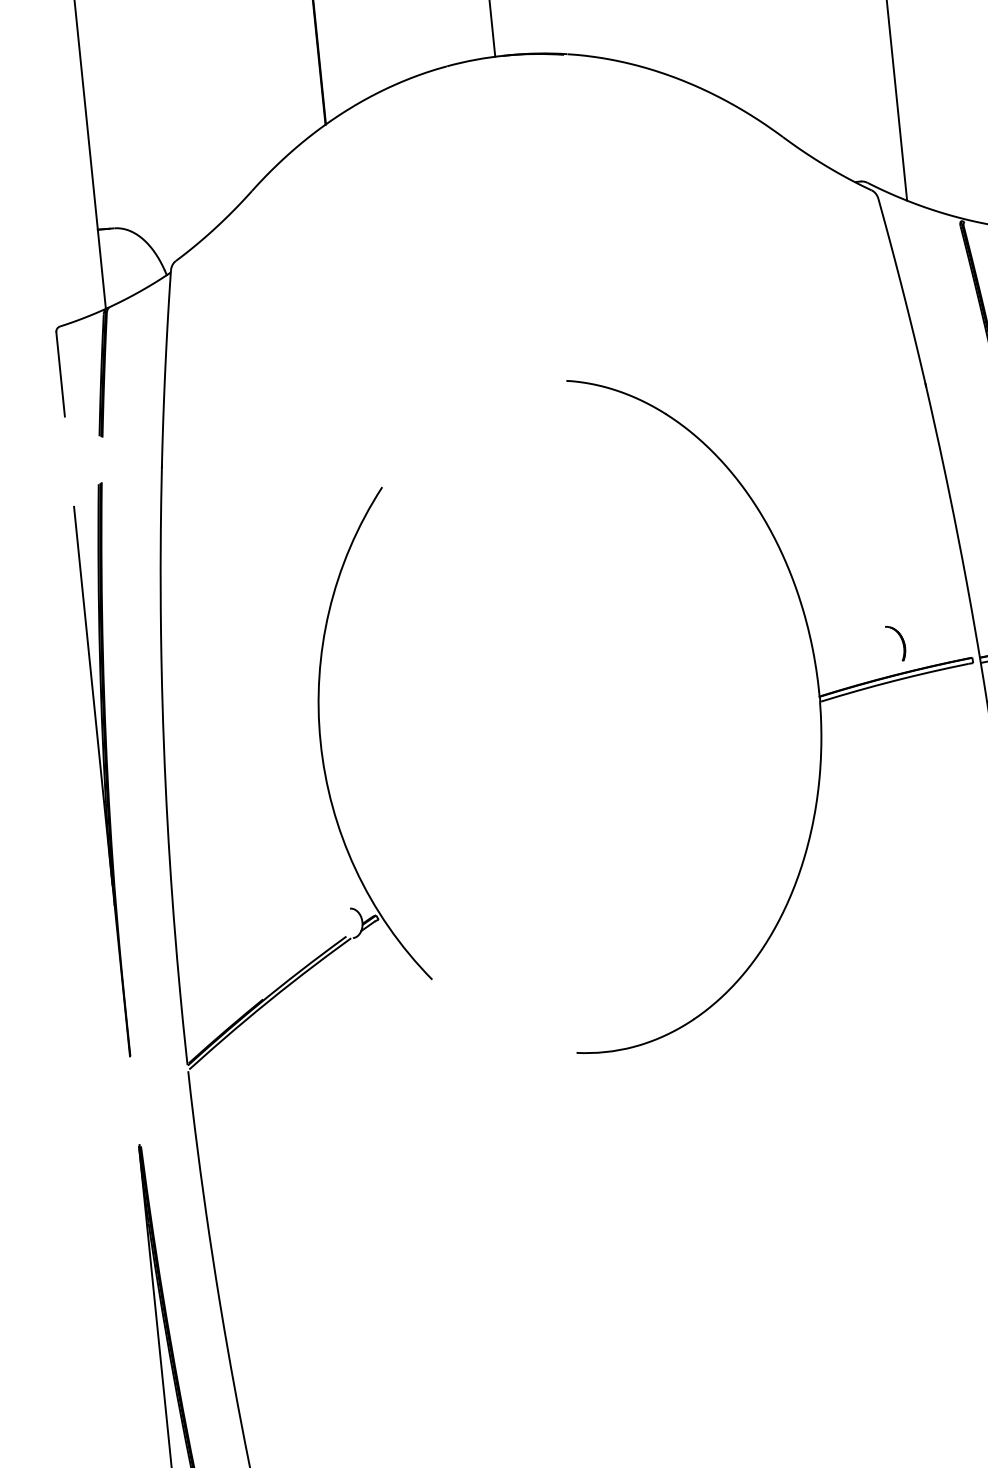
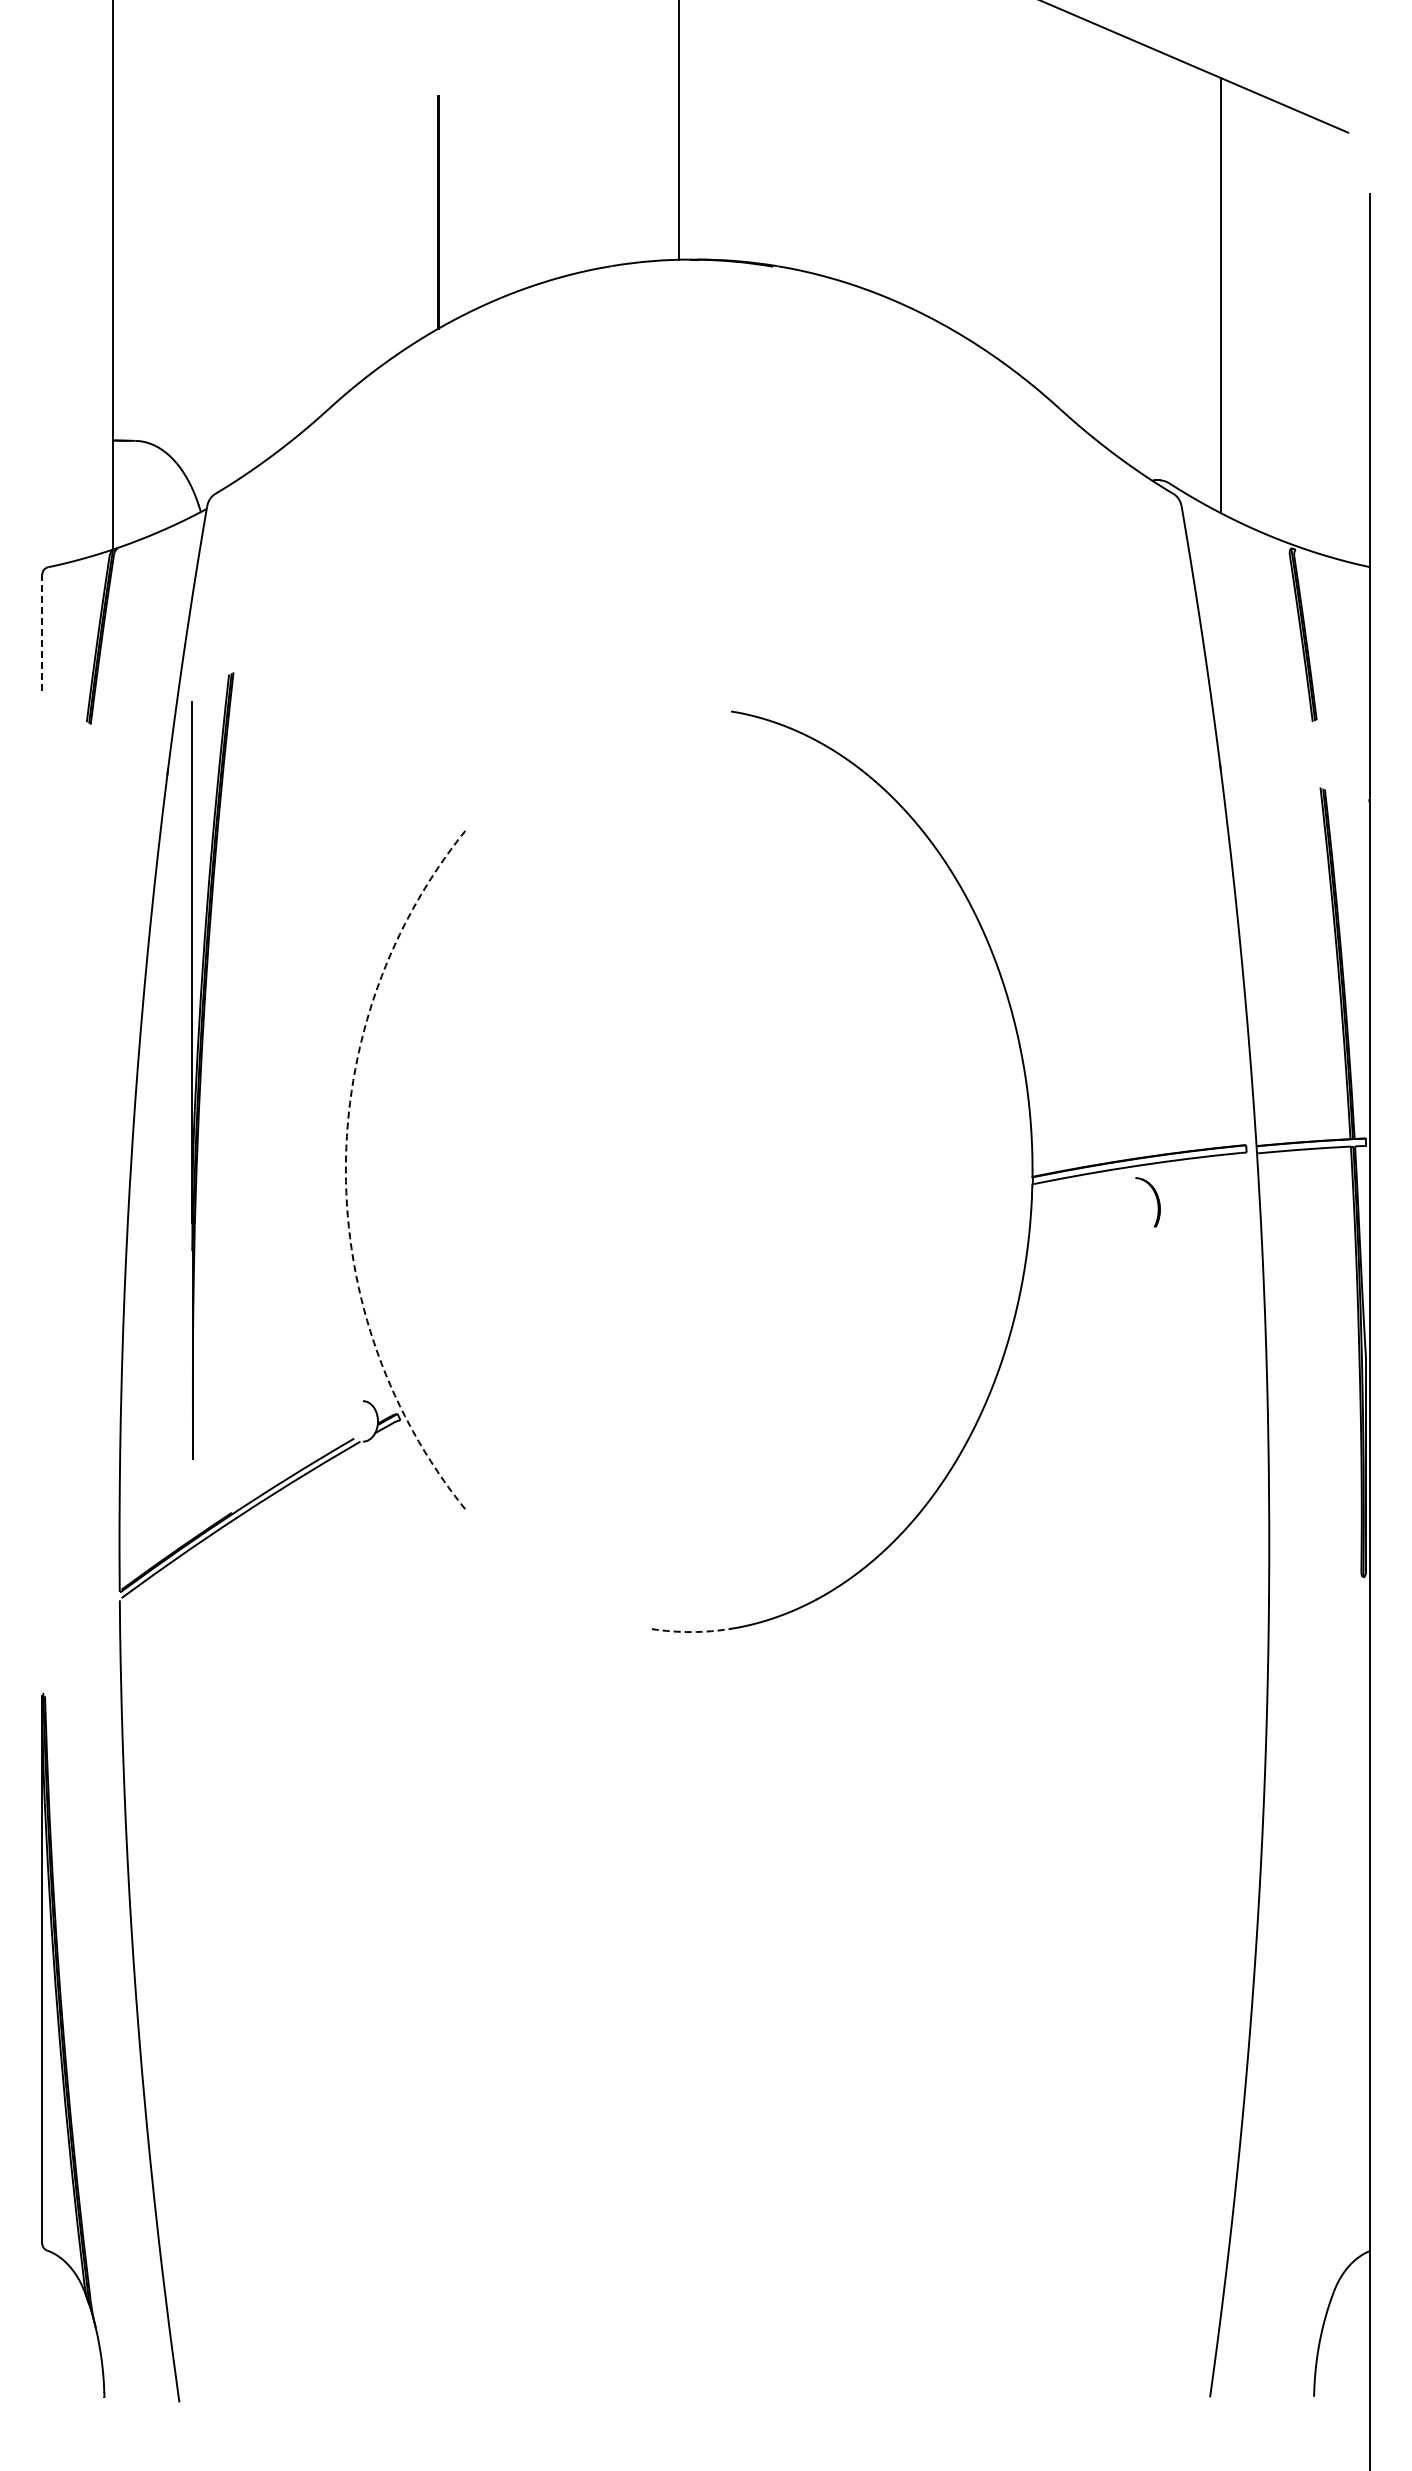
line: (60, 375) -> (42, 633), solid -> dashed
part: (902, 641) -> (1156, 1200), moved
arc: (320, 742) -> (345, 1170), solid -> dashed
part: (108, 769) -> (202, 1064), moved
arc: (605, 1052) -> (691, 1632), solid -> dashed

